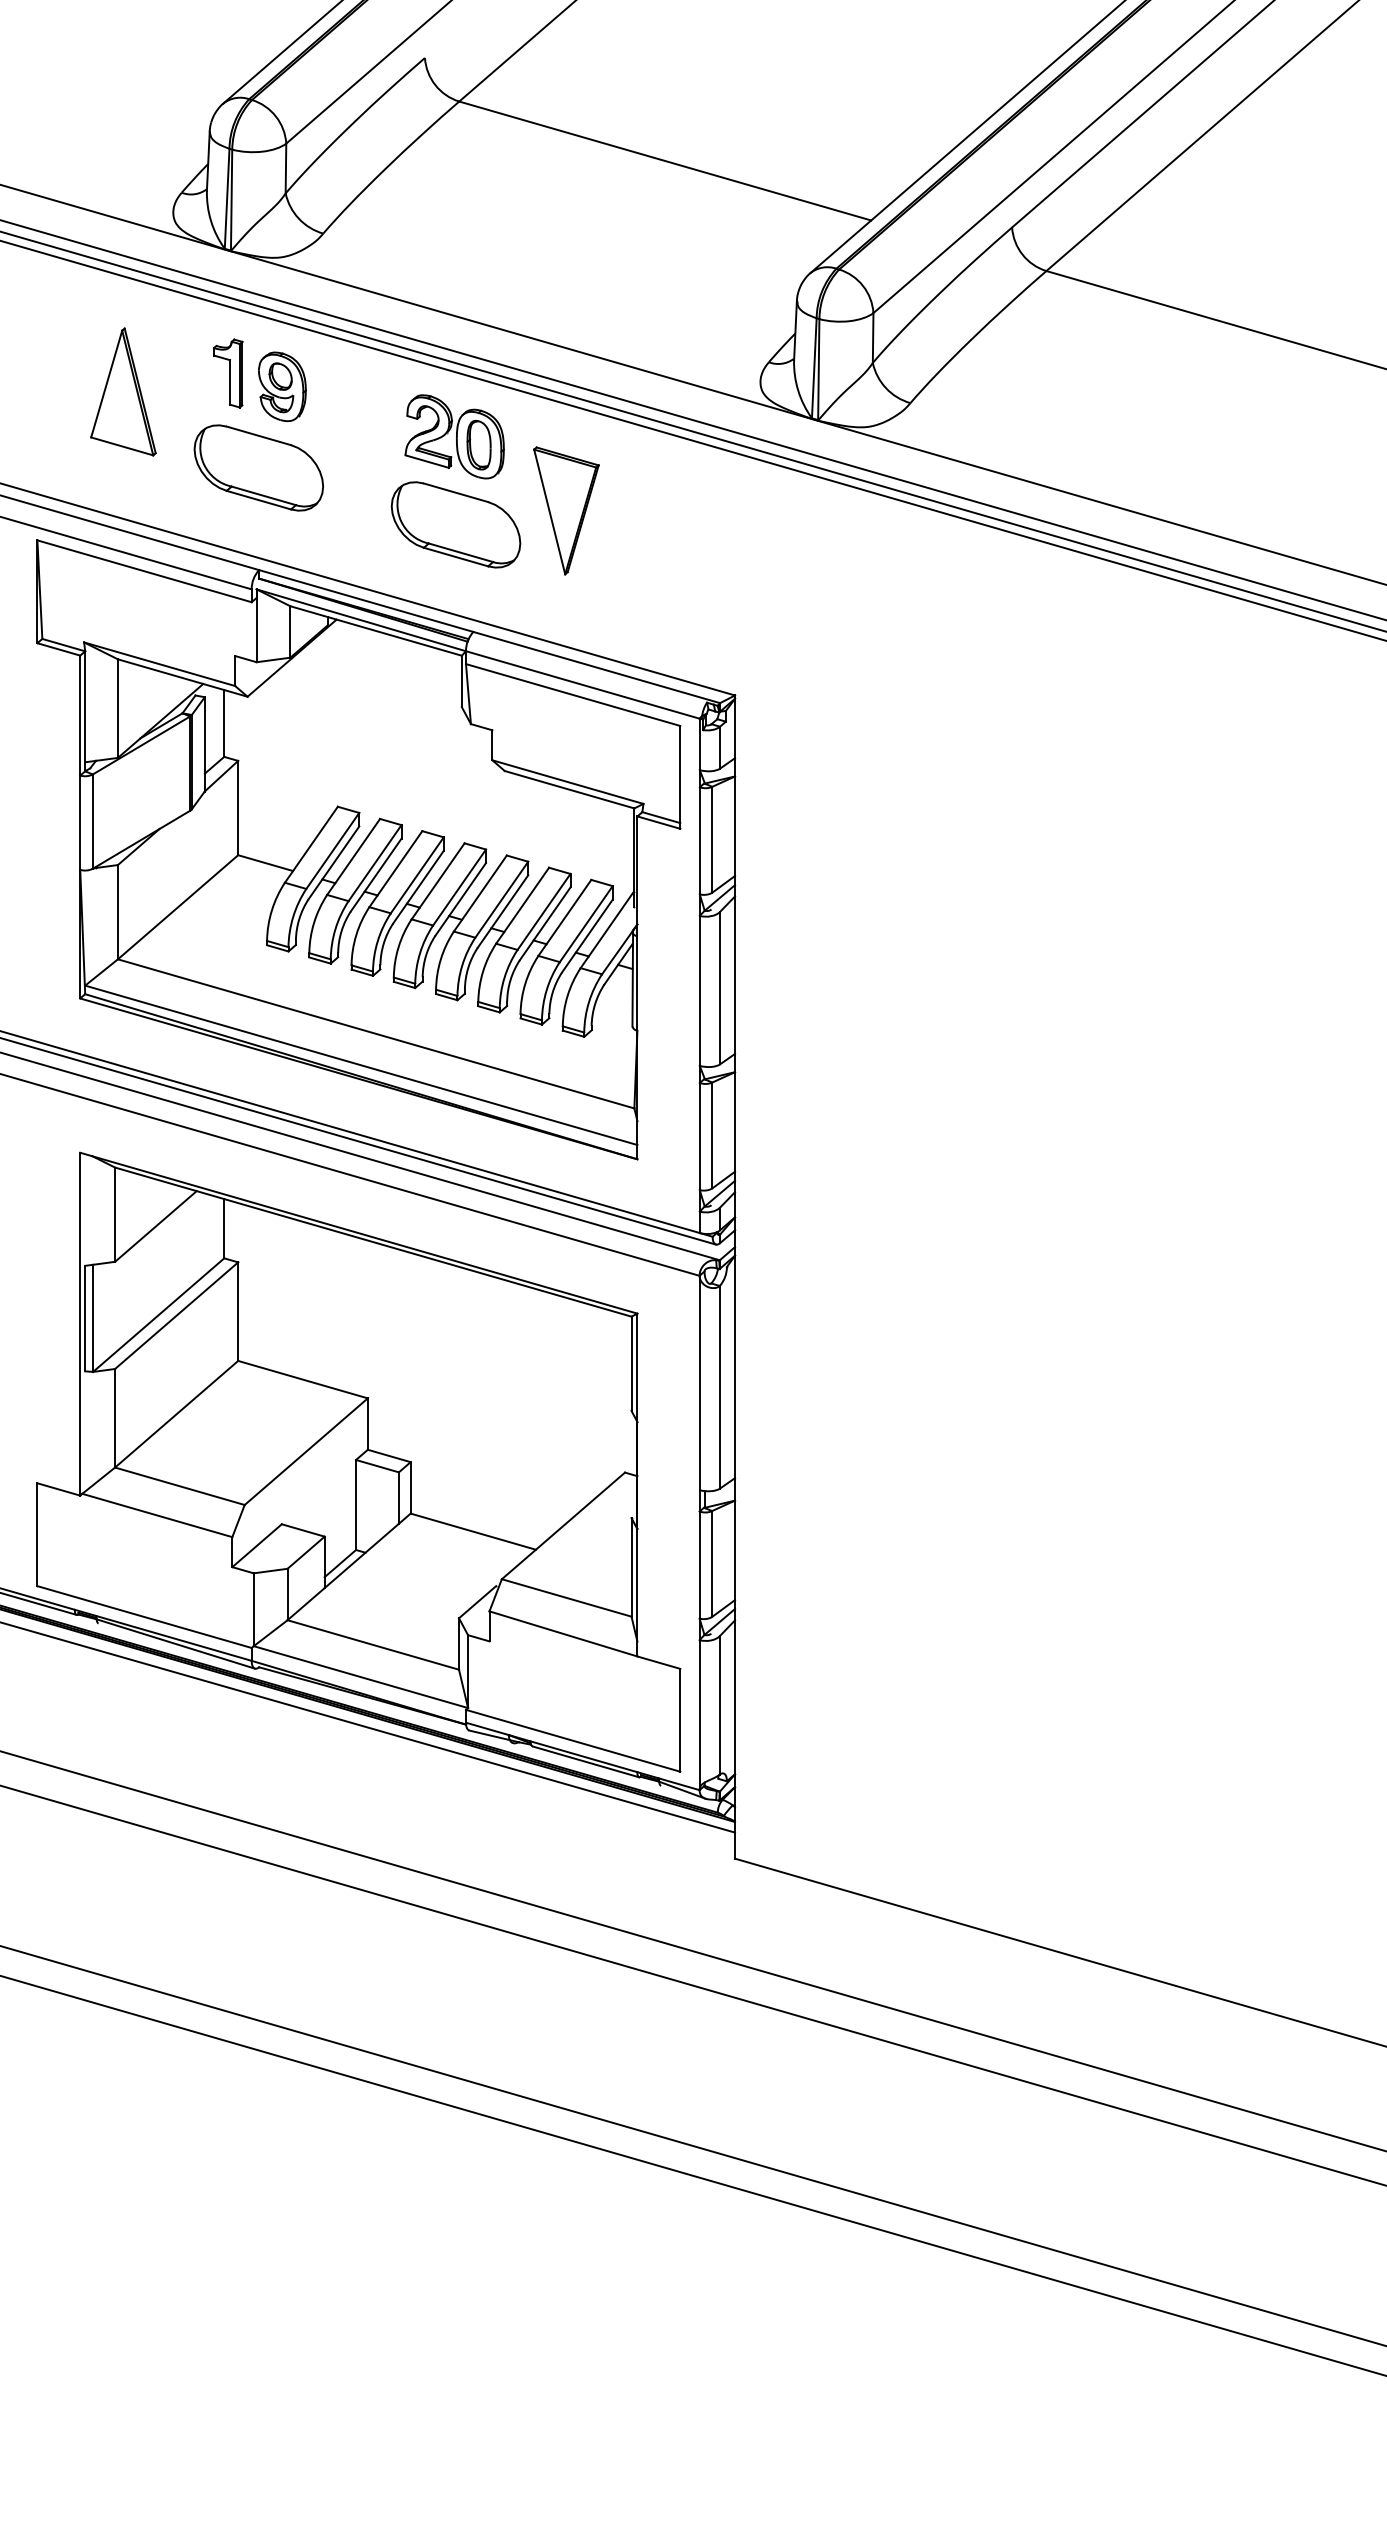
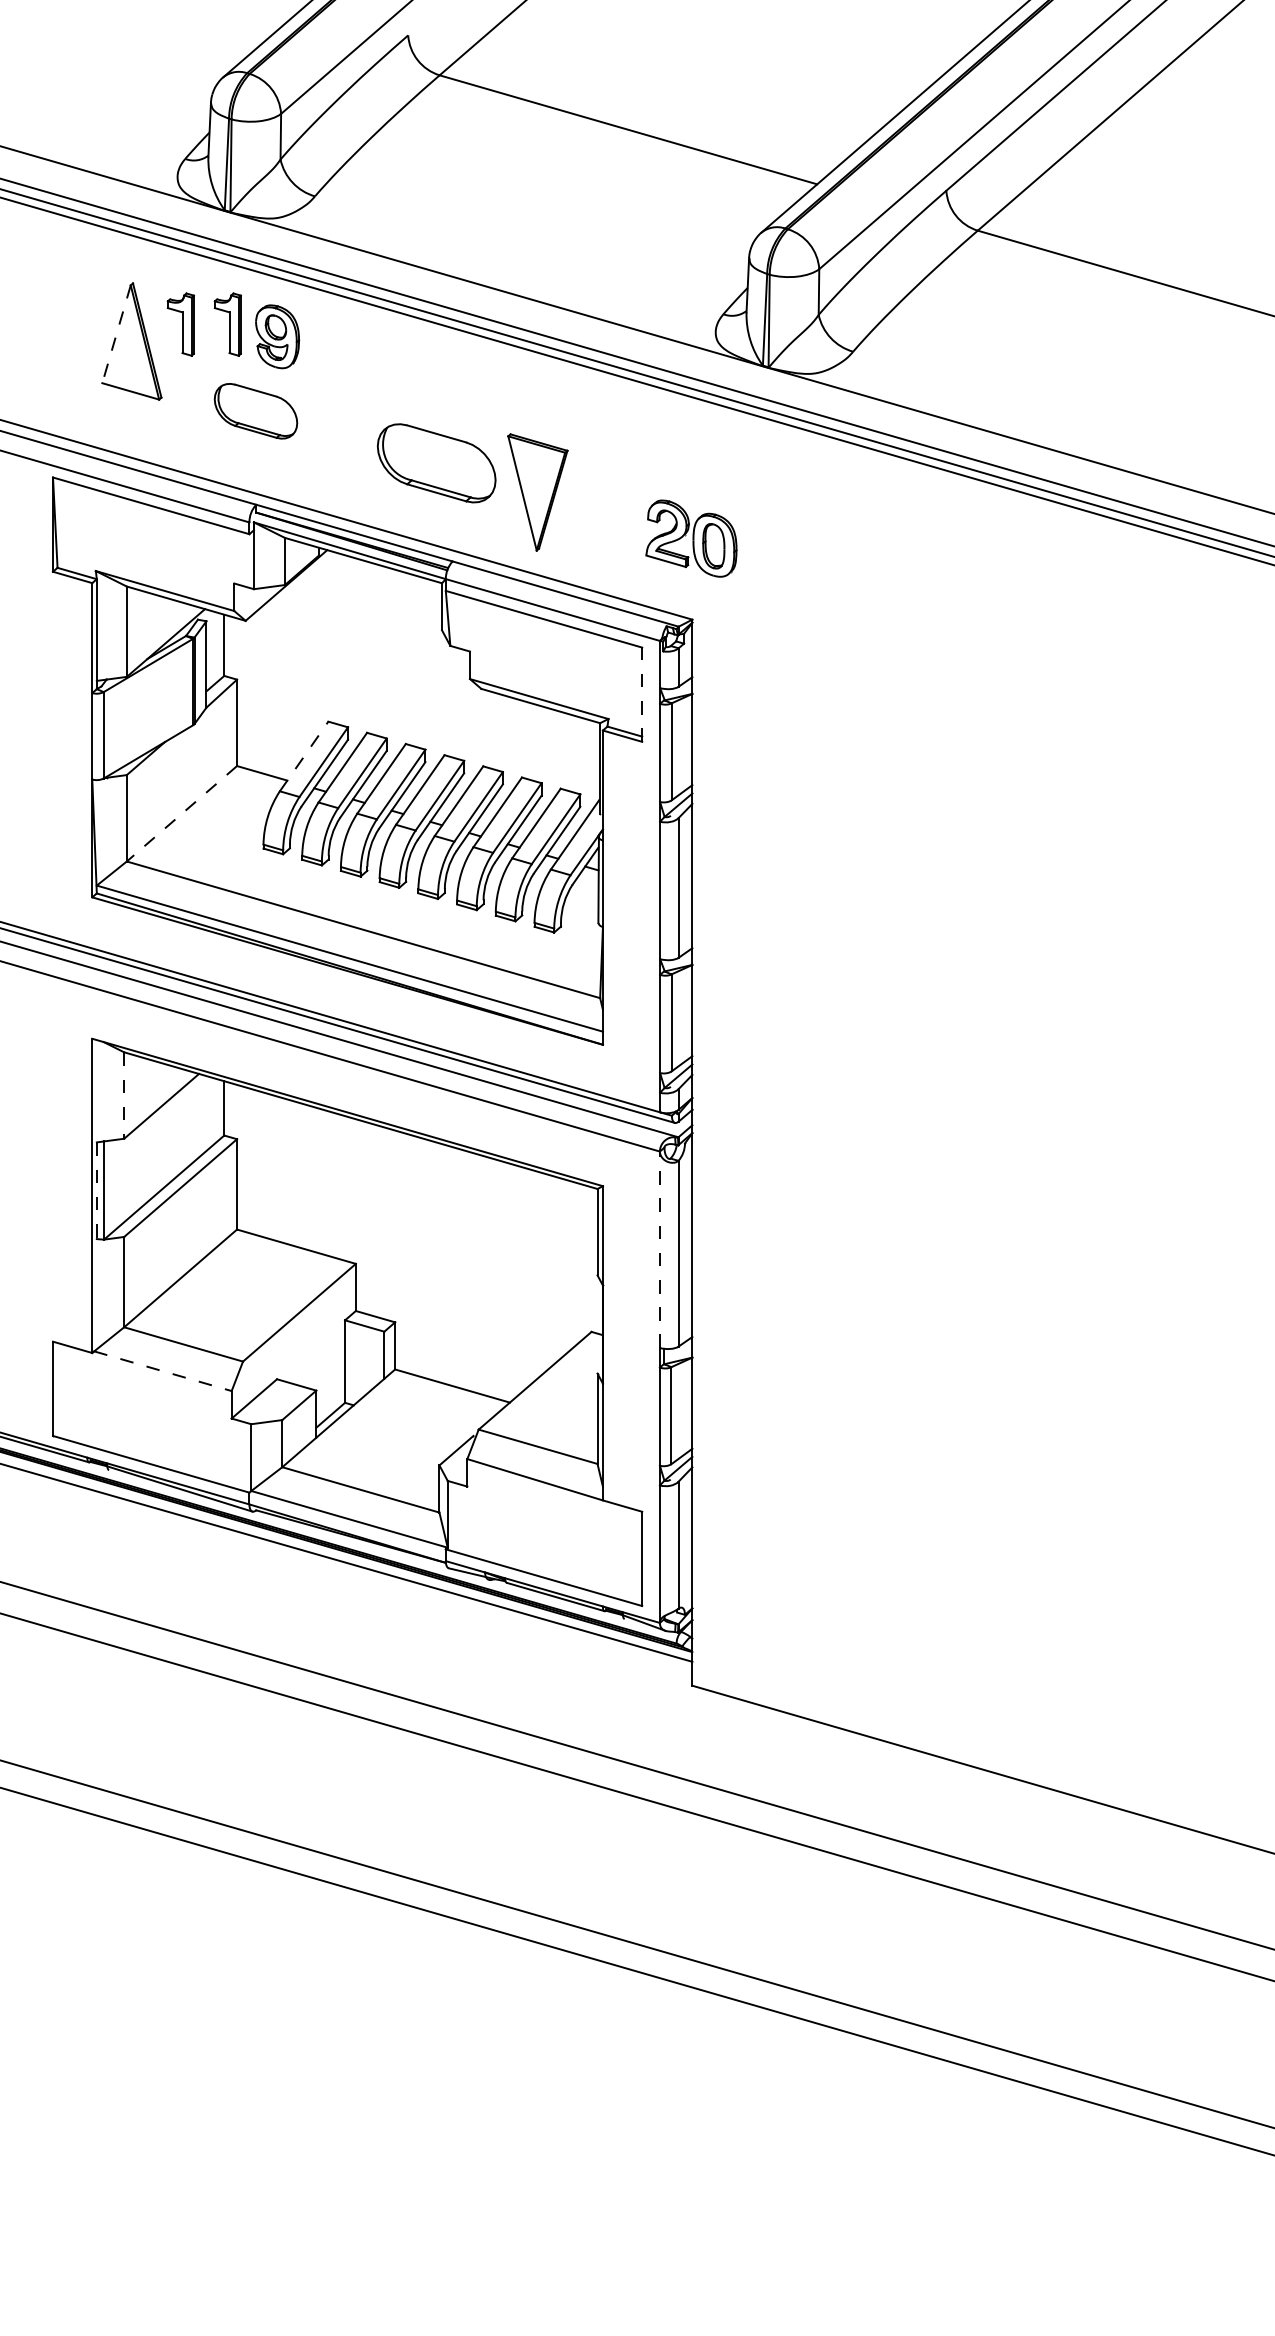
part: (176, 373) -> (180, 324), added
line: (106, 384) -> (116, 334), solid -> dashed
part: (454, 436) -> (691, 538), moved
part: (258, 468) -> (255, 411), size x0.7
part: (566, 510) -> (537, 492), moved
line: (680, 777) -> (642, 694), solid -> dashed
line: (311, 844) -> (304, 756), solid -> dashed
line: (177, 906) -> (181, 813), solid -> dashed
line: (115, 1215) -> (124, 1096), solid -> dashed
line: (84, 1319) -> (96, 1191), solid -> dashed
line: (699, 1382) -> (659, 1249), solid -> dashed
line: (156, 1515) -> (162, 1371), solid -> dashed

